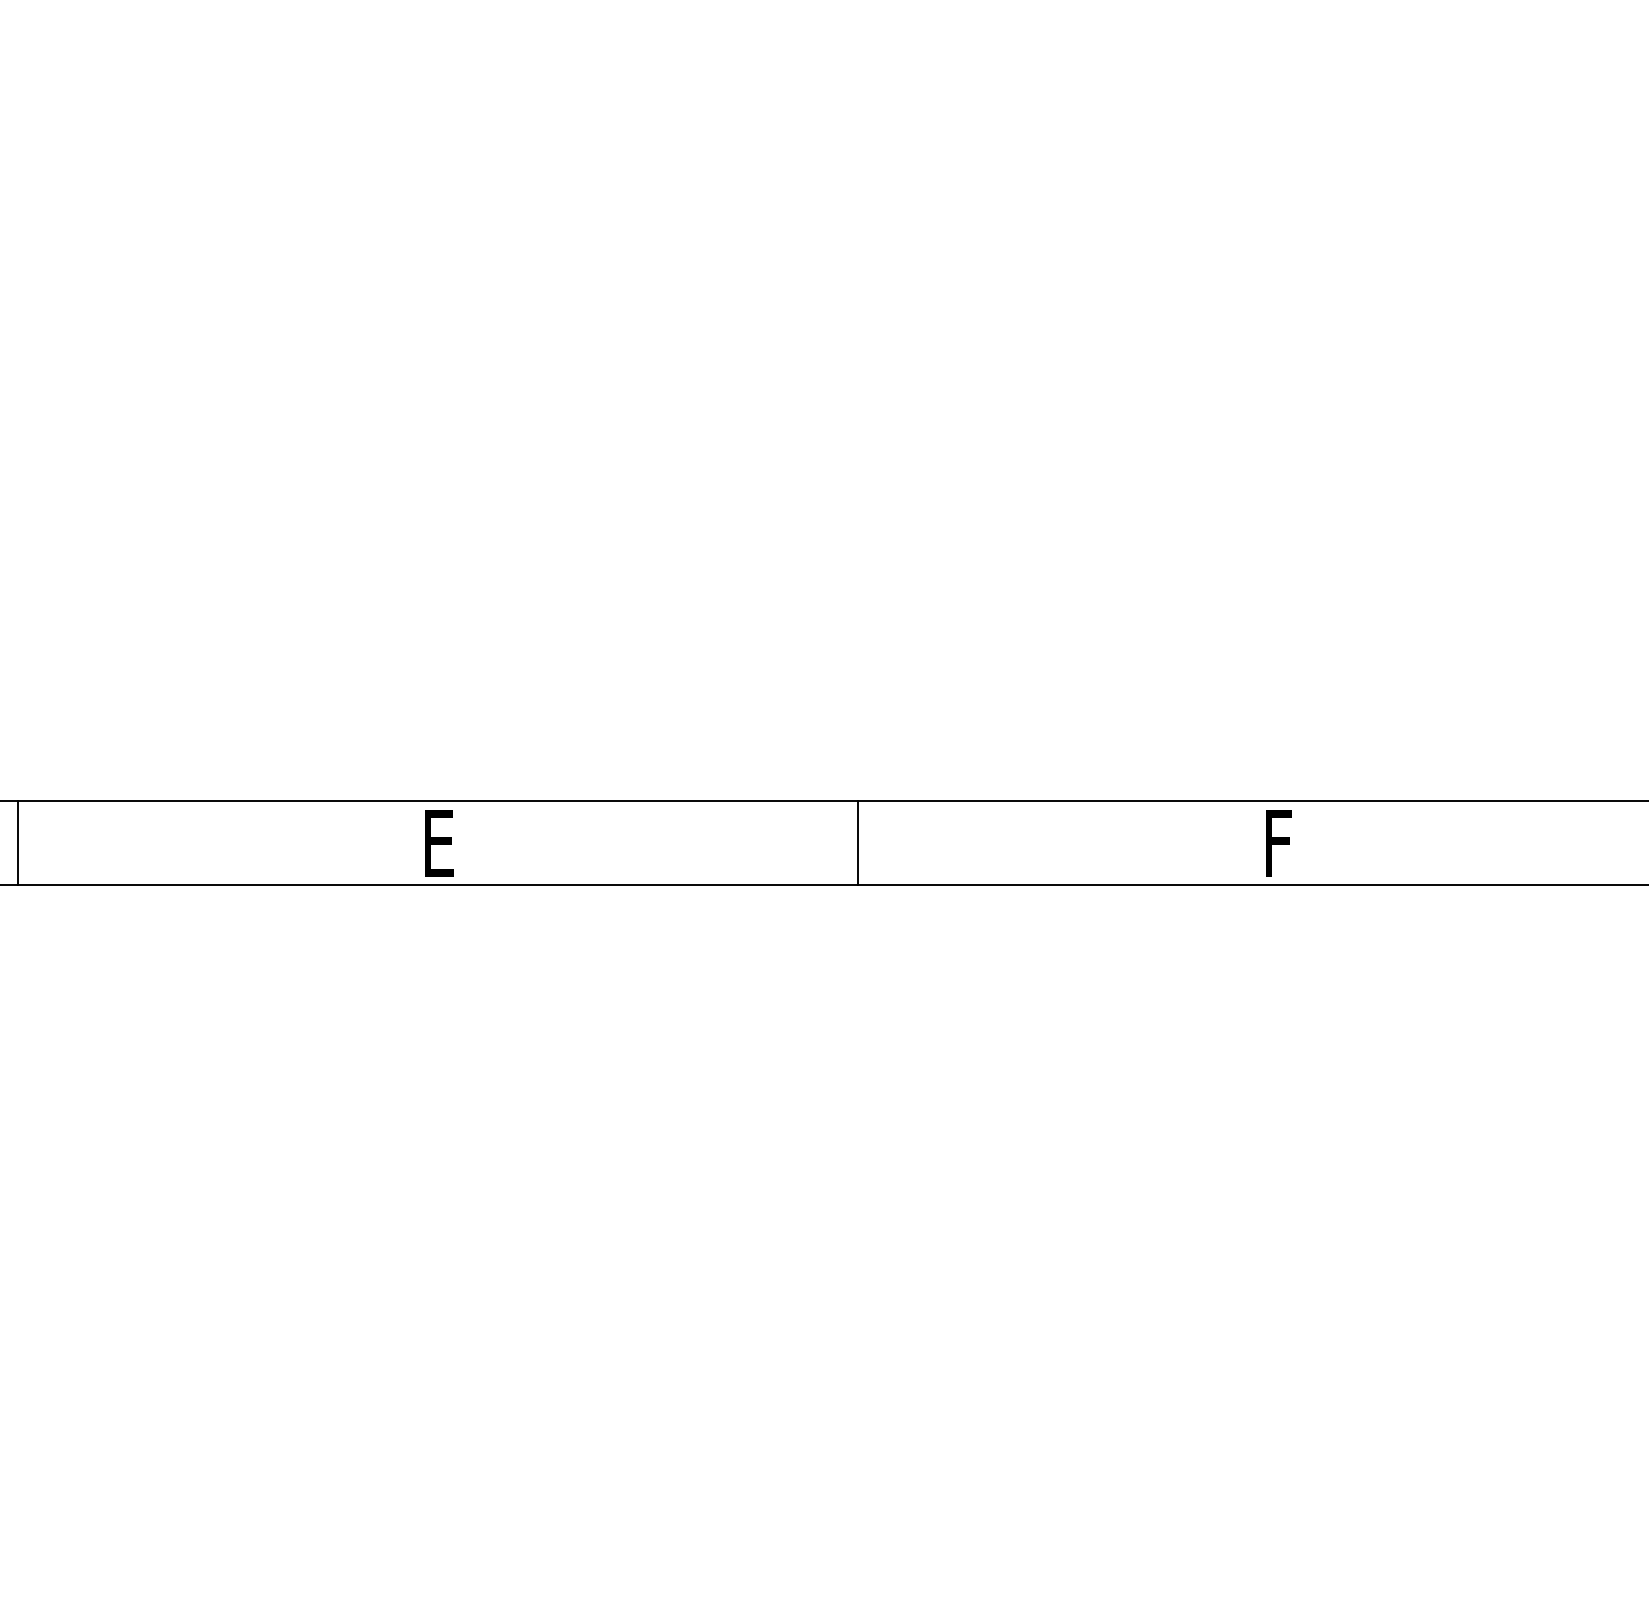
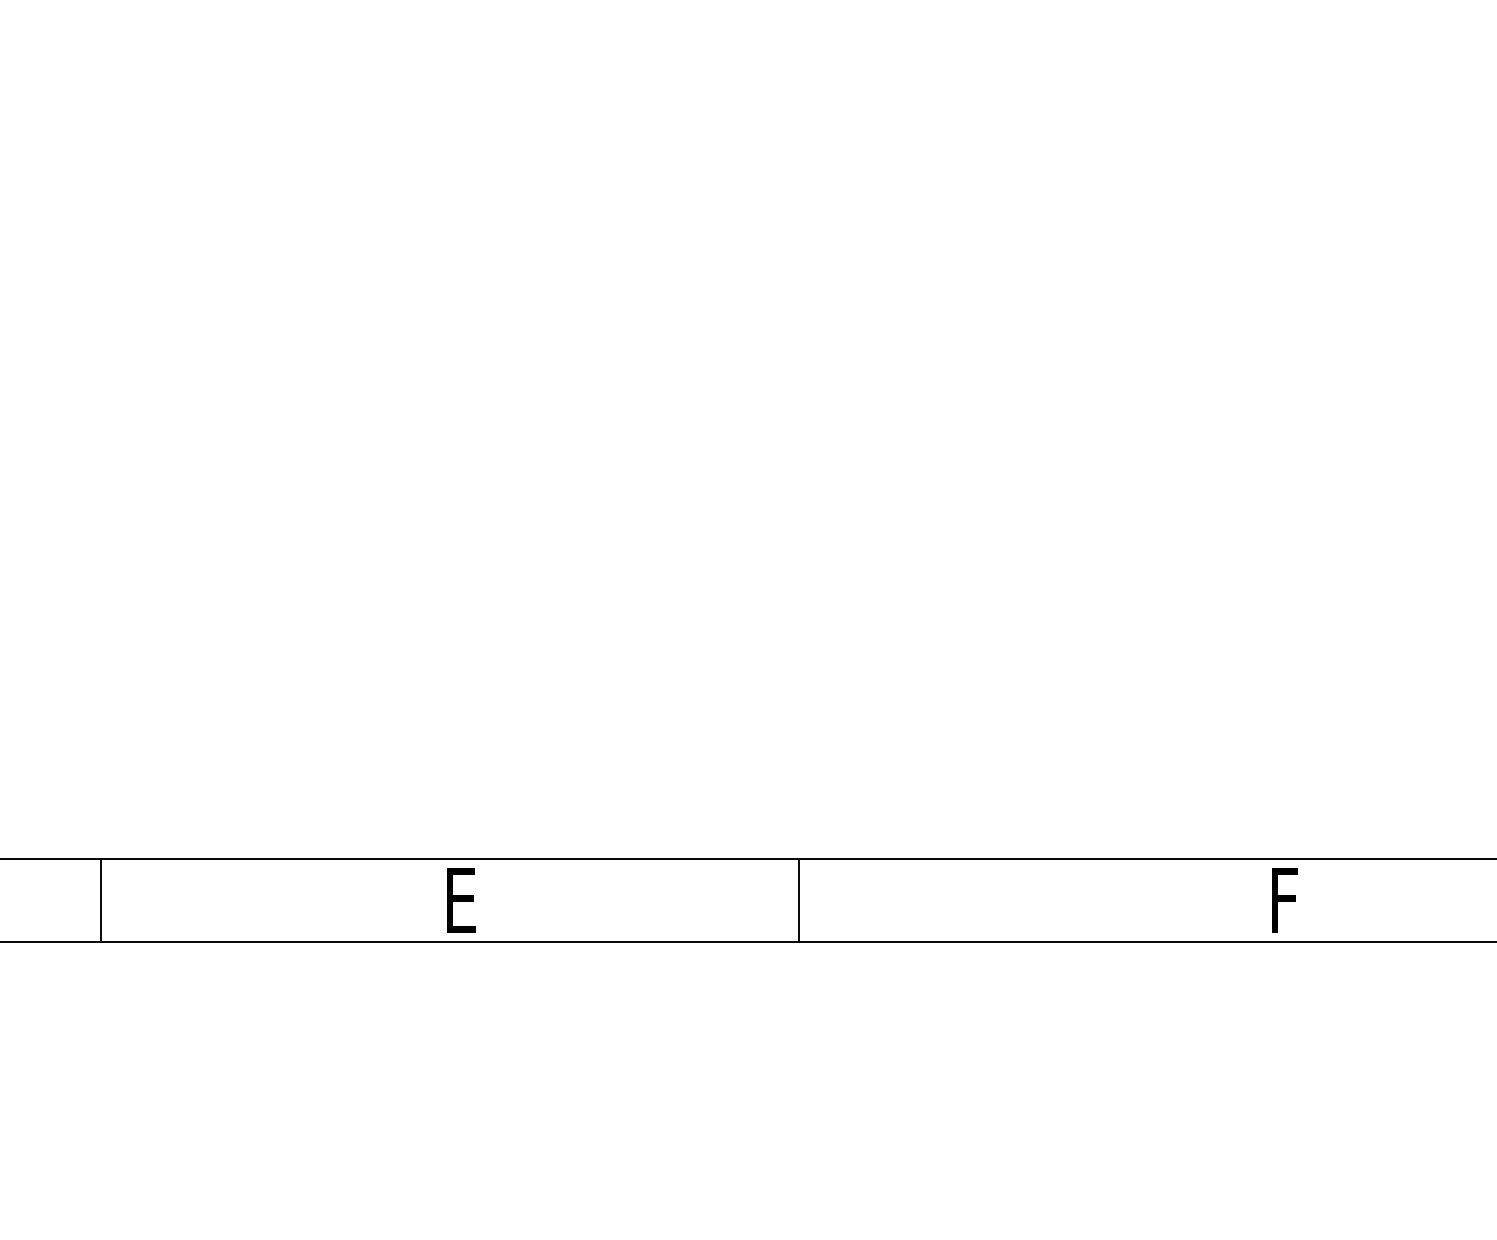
line: (17, 843) -> (100, 900), moved
line: (858, 843) -> (799, 900), moved

